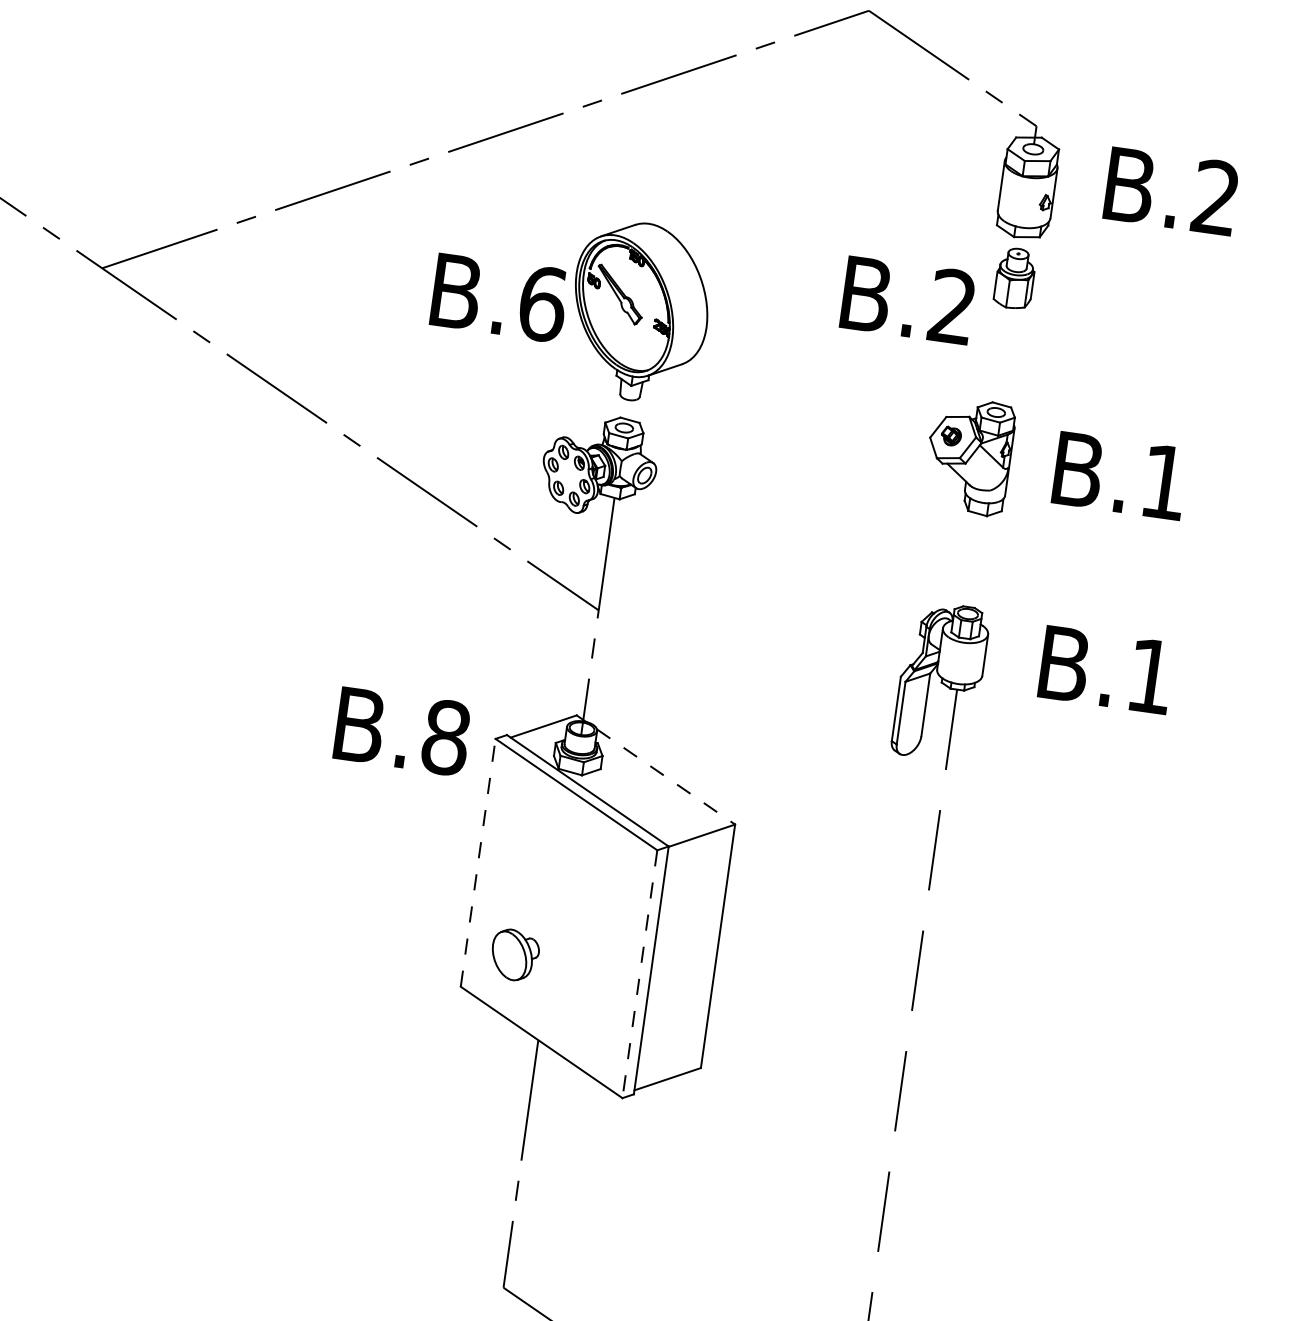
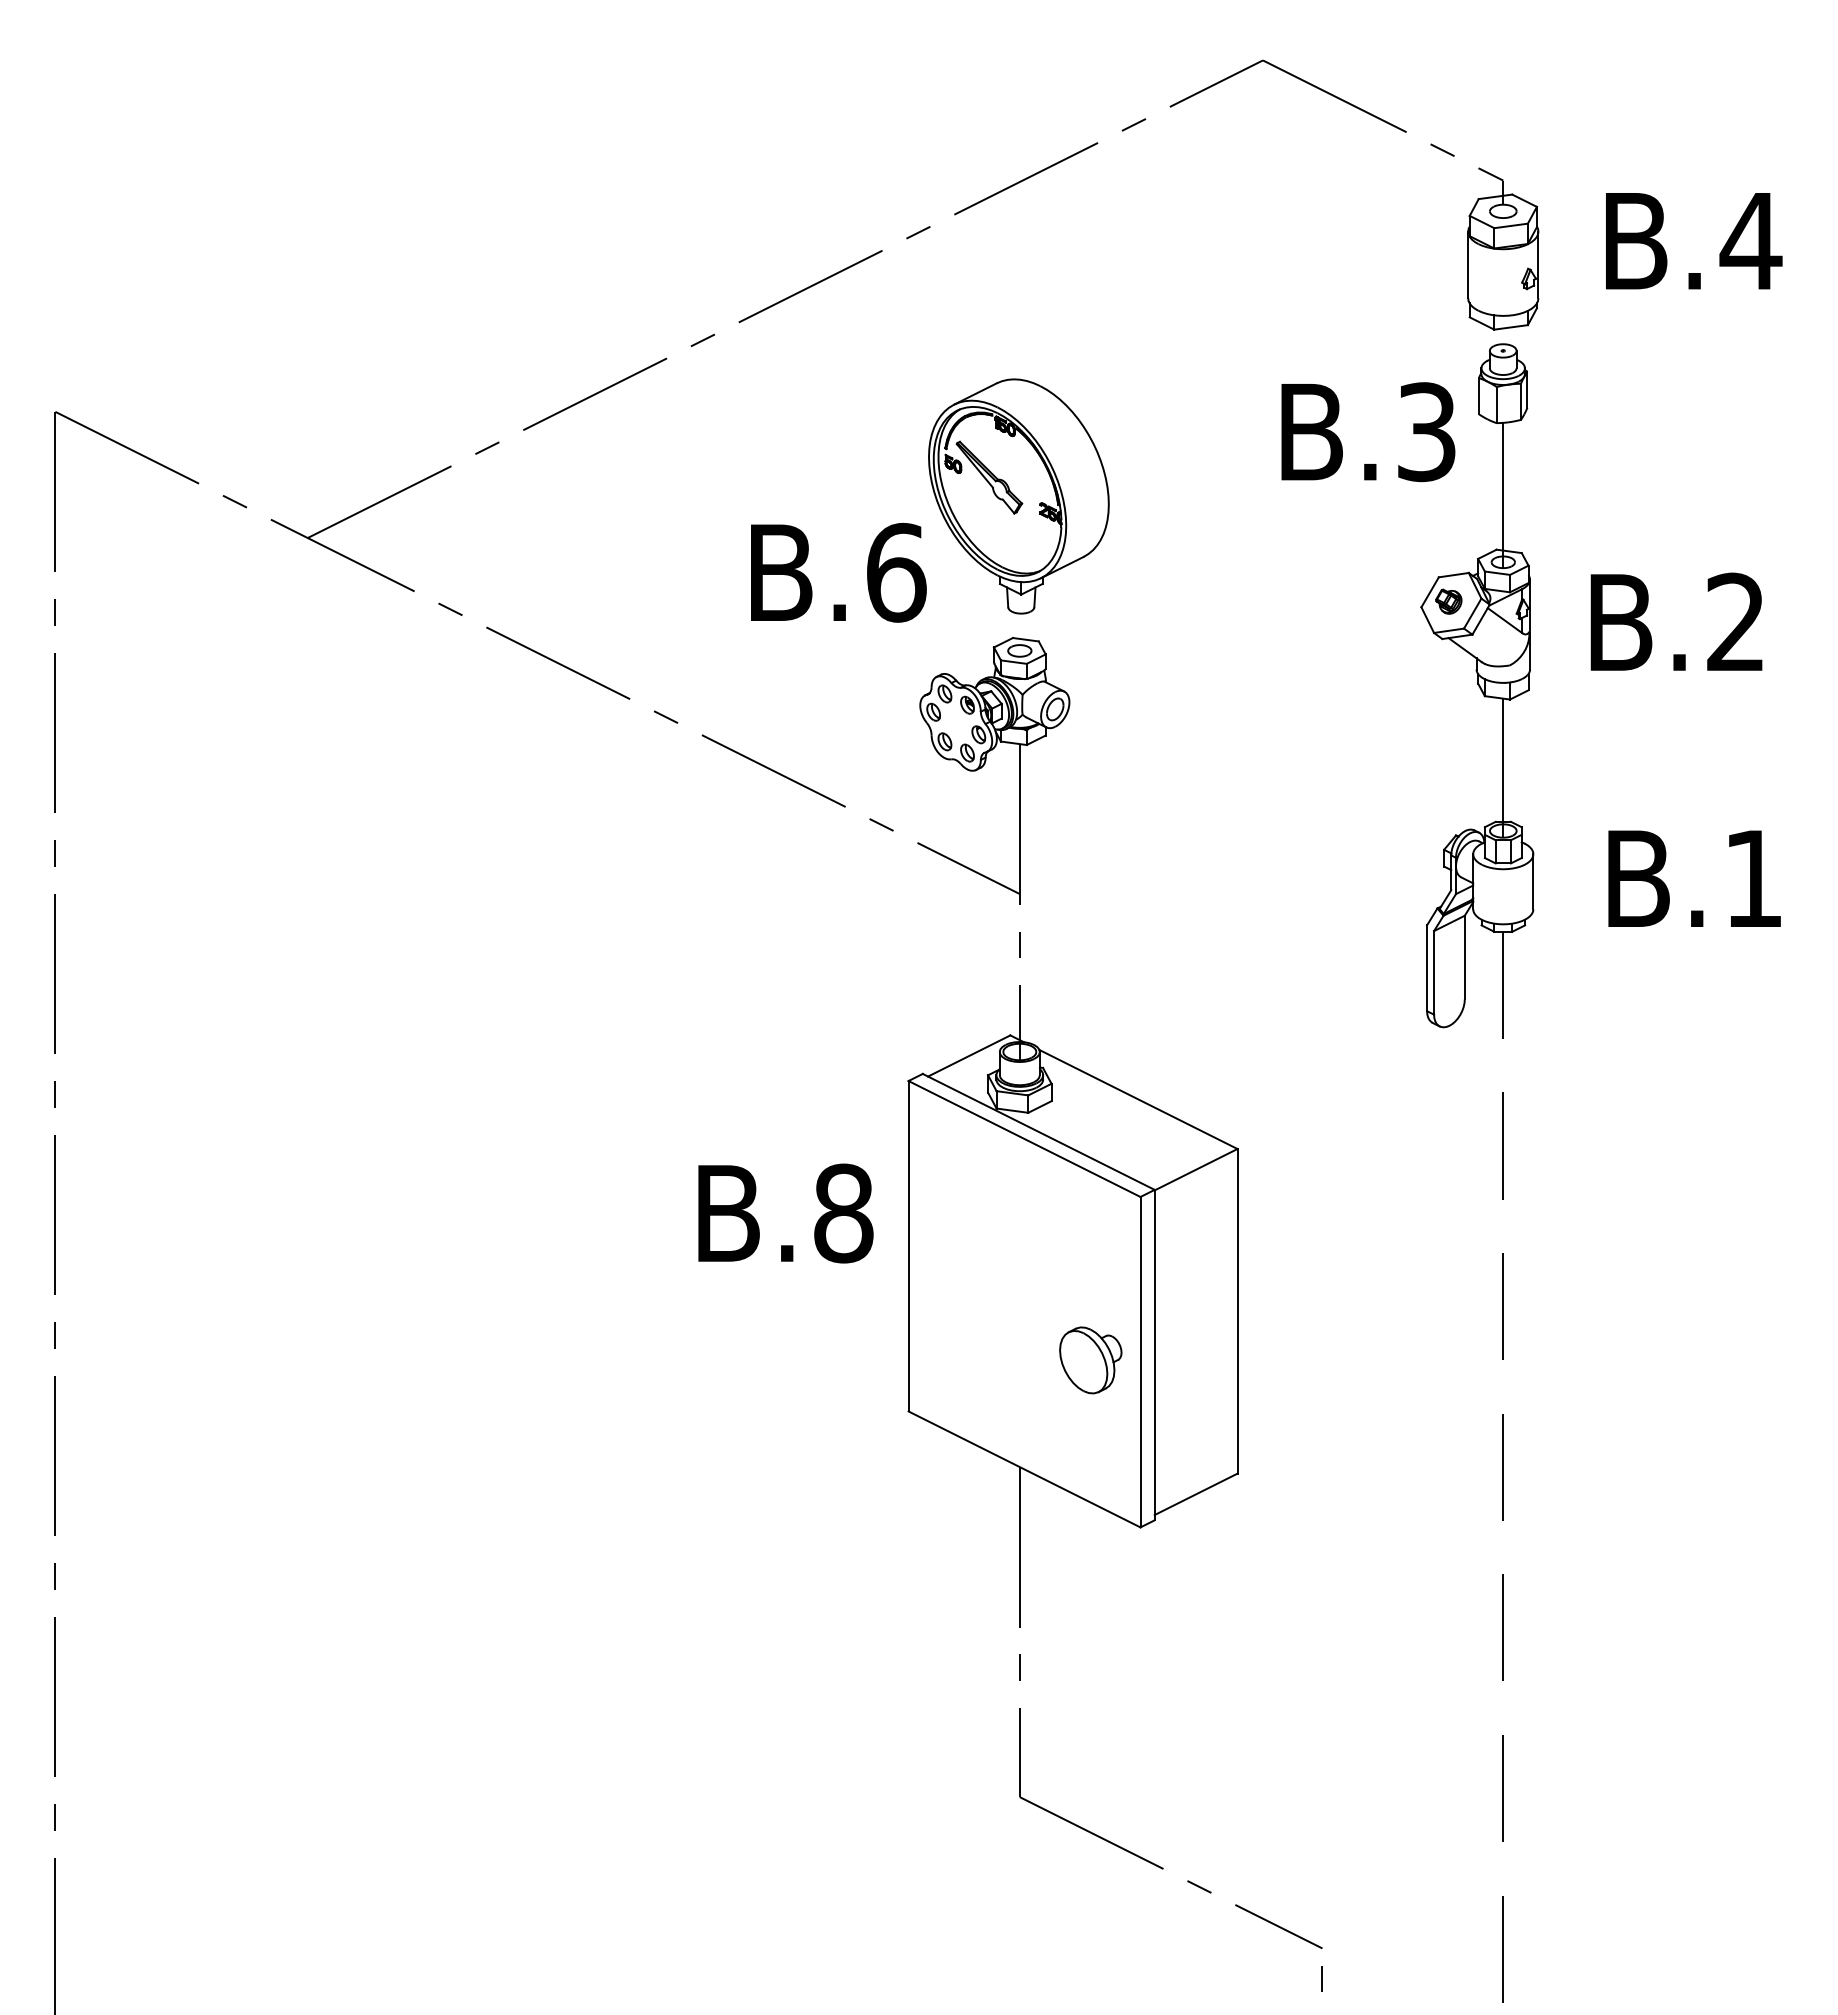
text: (1215, 197) -> (1750, 240), B.2 -> B.4
text: (499, 297) -> (838, 572), moved
text: (952, 307) -> (1426, 432), B.2 -> B.3
line: (1003, 362) -> (1503, 495), added
text: (1164, 481) -> (1735, 621), B.1 -> B.2
line: (974, 566) -> (1503, 767), added
text: (402, 731) -> (785, 1213), moved
line: (666, 776) -> (1138, 1099), dashed -> solid
line: (478, 862) -> (908, 1245), dashed -> solid
part: (514, 955) -> (1090, 1360), moved
line: (639, 974) -> (1140, 1362), dashed -> solid

